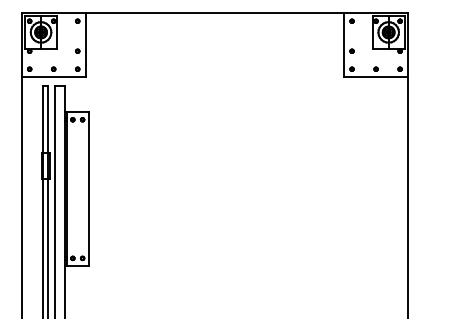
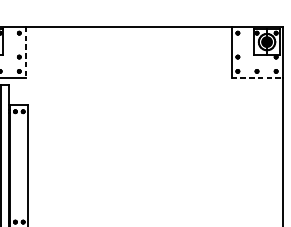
line: (85, 45) -> (25, 52), solid -> dashed
line: (376, 77) -> (257, 77), solid -> dashed

